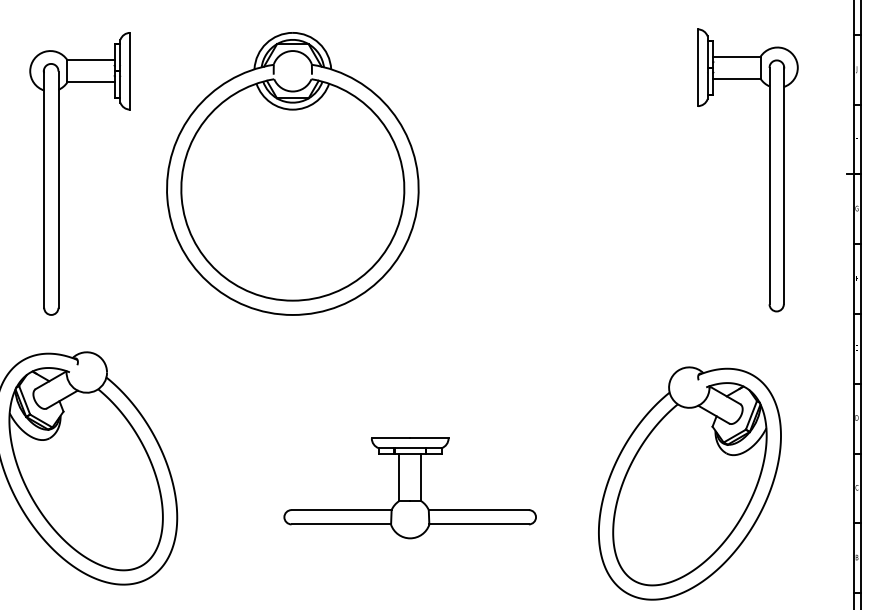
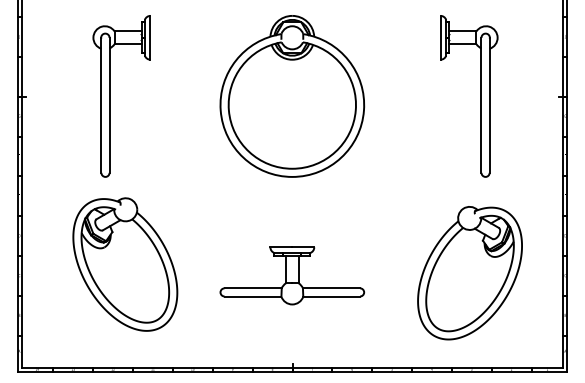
part: (767, 170) -> (480, 96), moved
part: (293, 174) -> (292, 96), moved
part: (410, 487) -> (292, 275), moved

